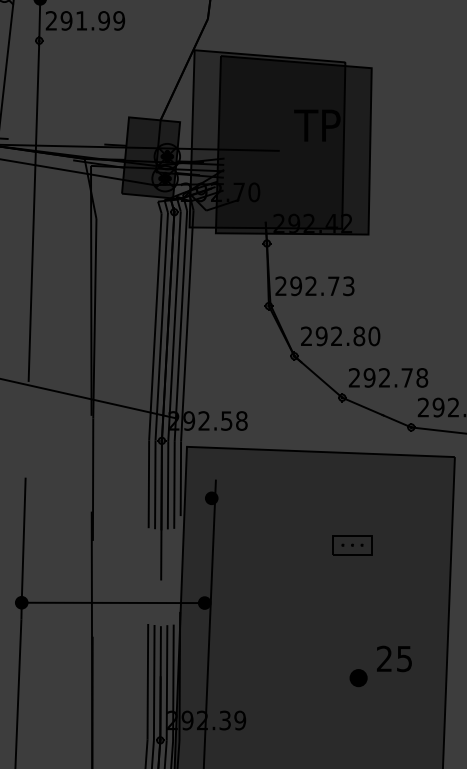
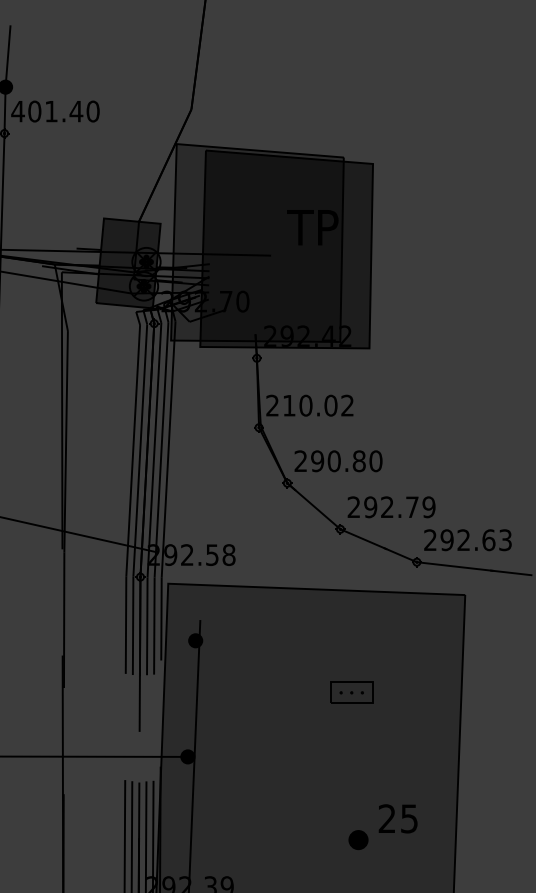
text: (84, 20) -> (54, 111), 291.99 -> 401.40
text: (322, 286) -> (318, 405), 292.73 -> 210.02
text: (336, 335) -> (334, 460), 292.80 -> 290.80
text: (421, 378) -> (428, 507), 292.78 -> 292.79

